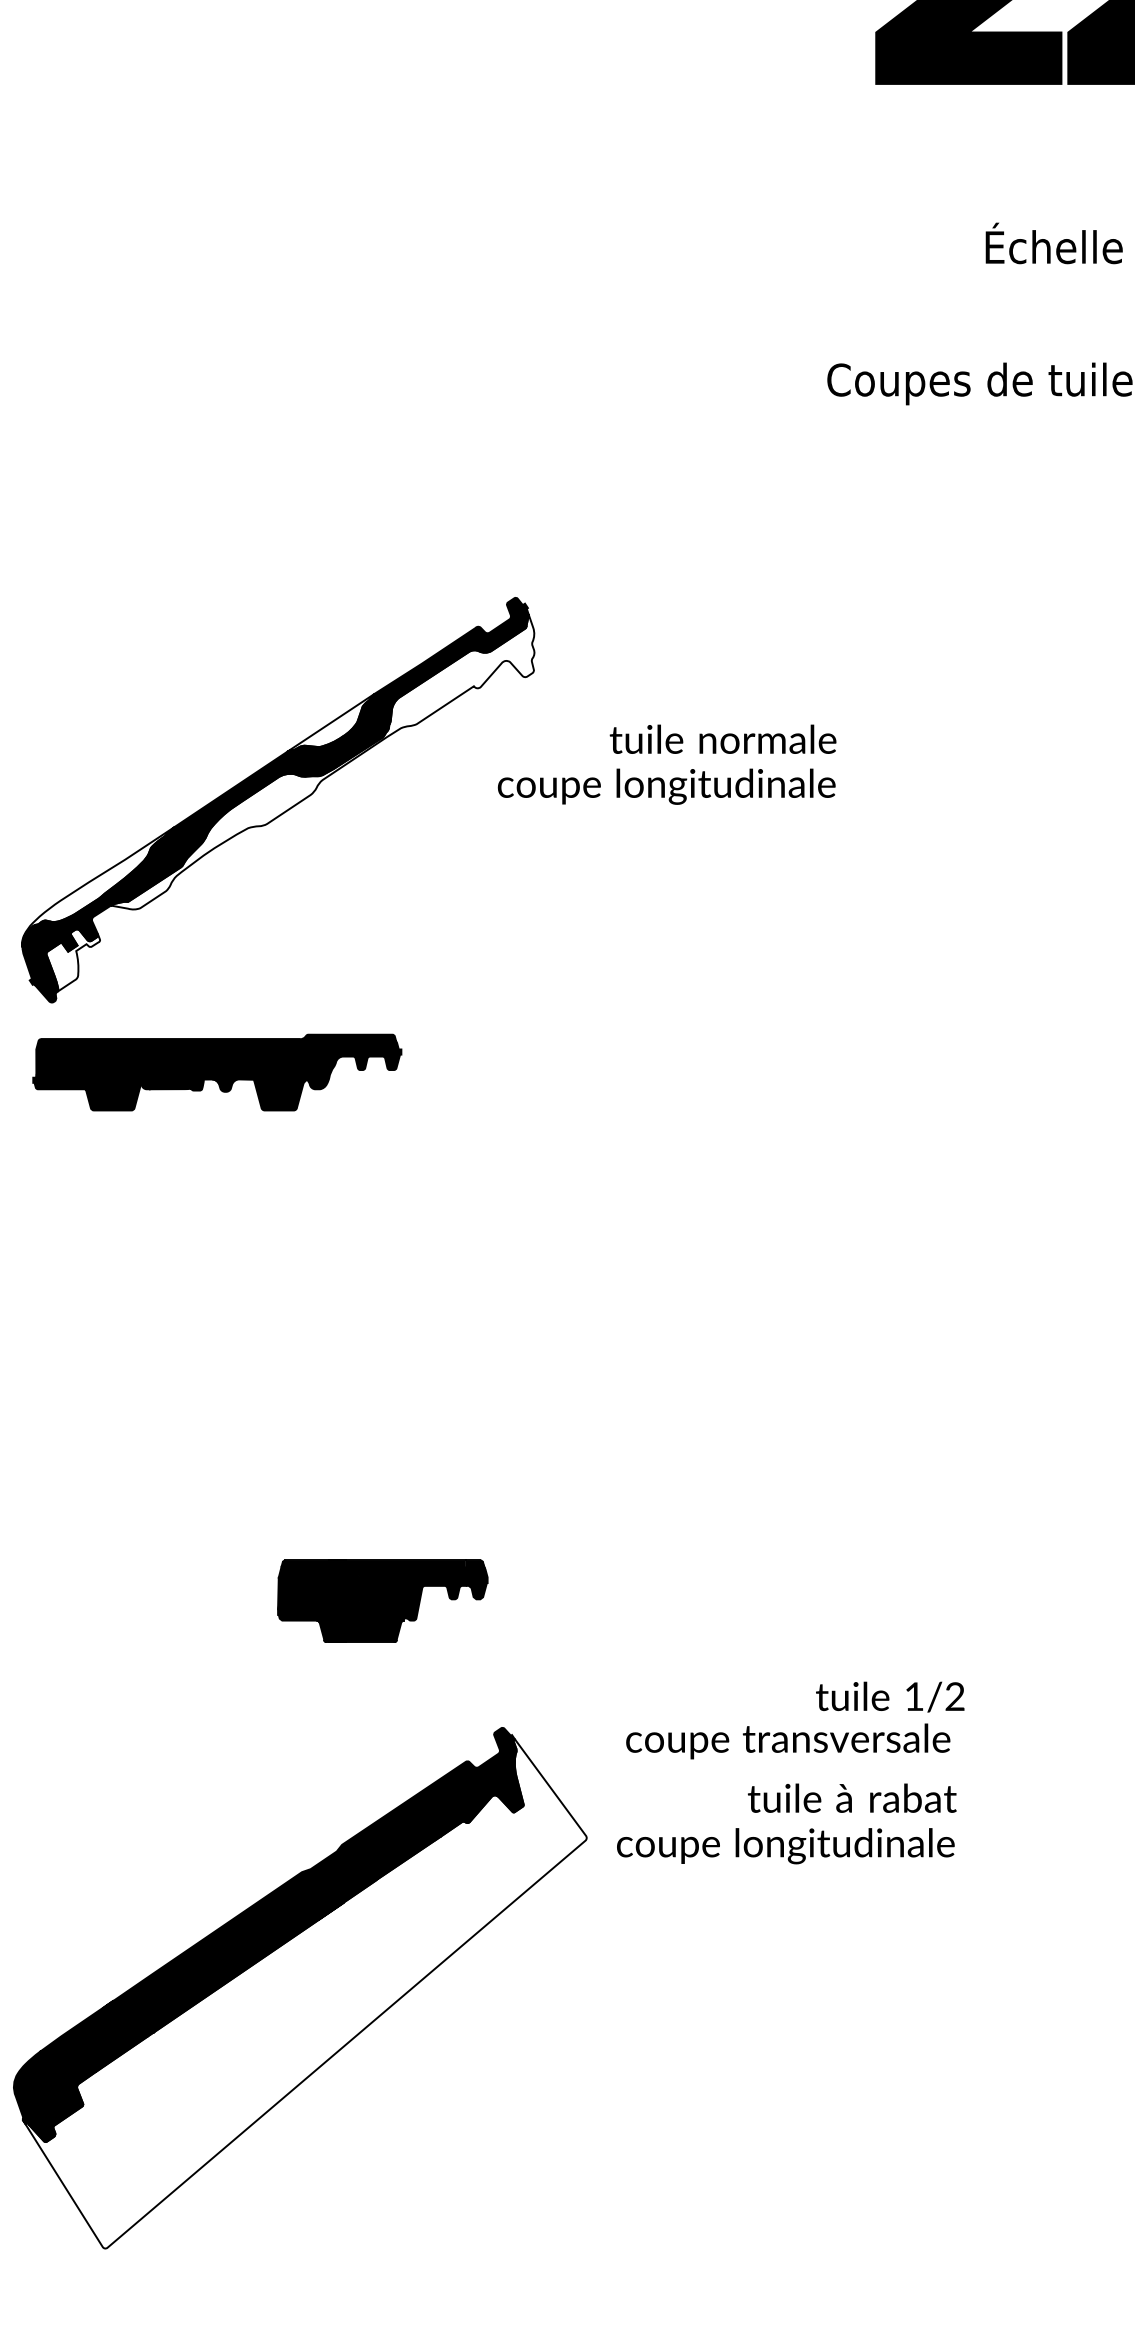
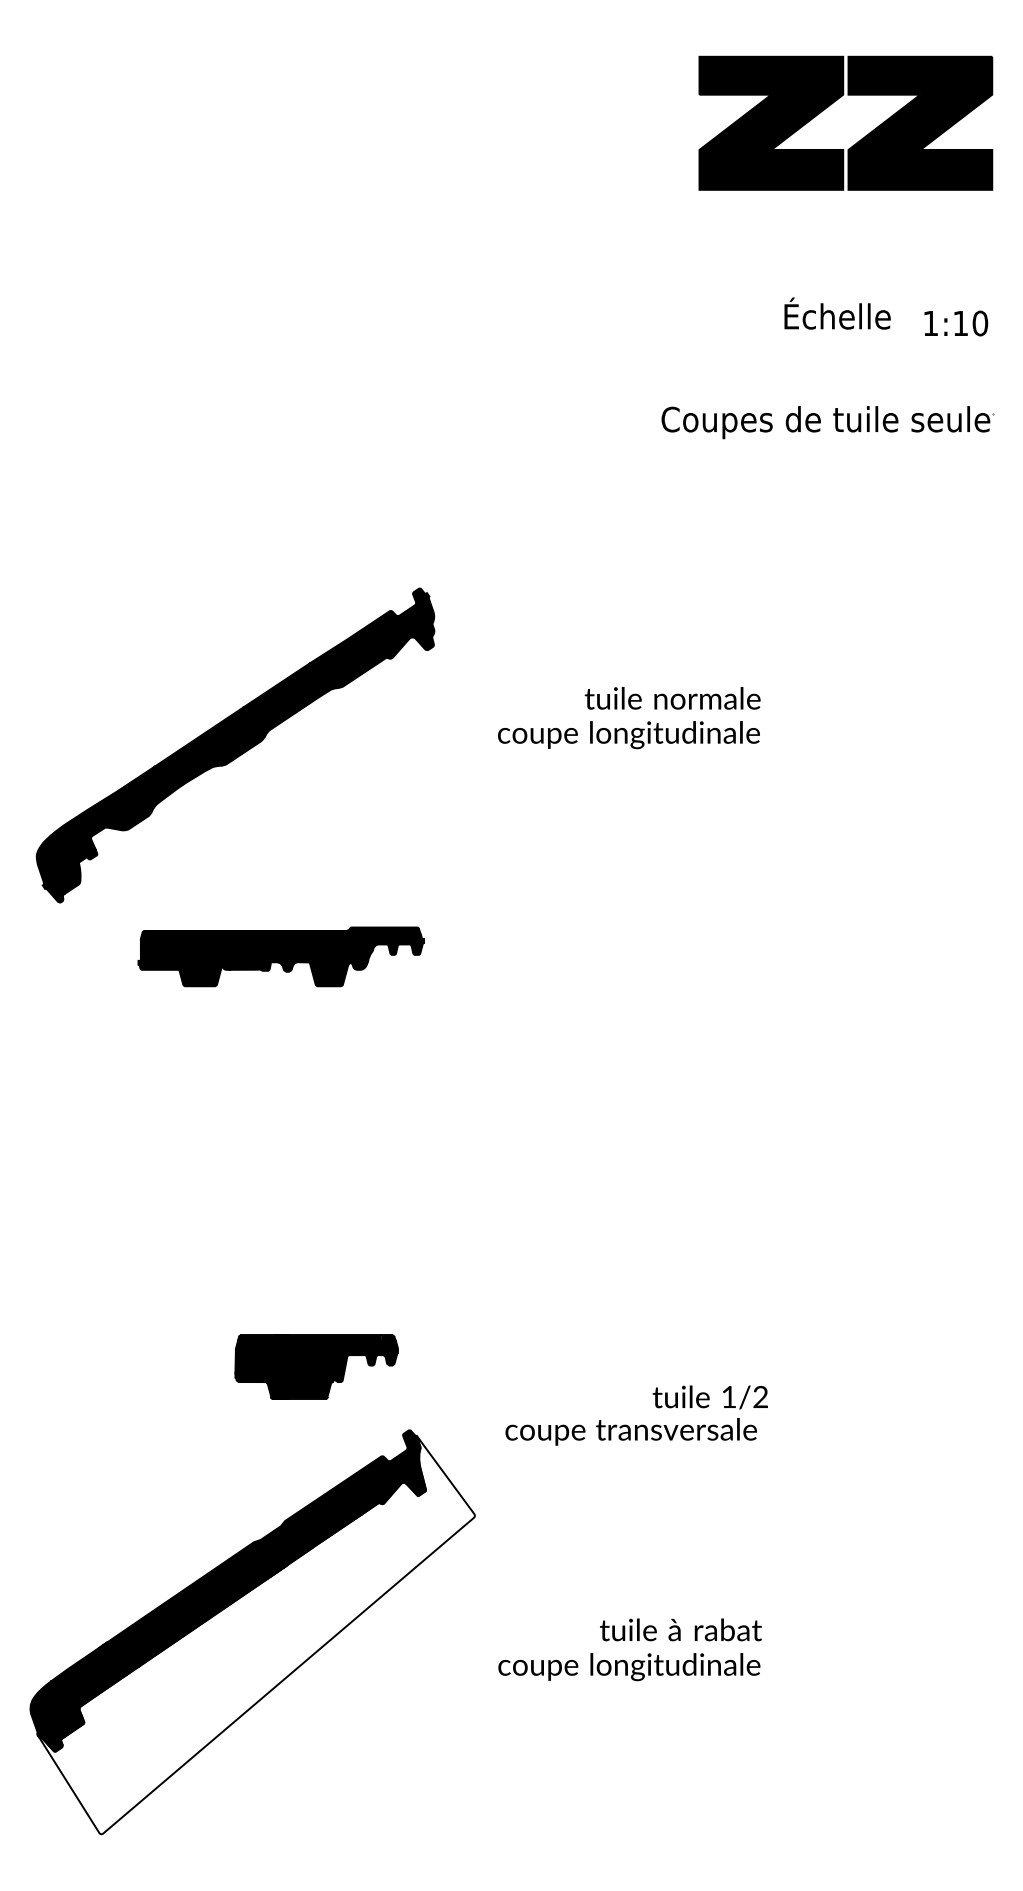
fill: (331, 722) -> (276, 685), added
fill: (321, 761) -> (269, 715), added
text: (667, 765) -> (629, 718), moved
fill: (97, 886) -> (95, 812), added
fill: (73, 959) -> (76, 869), added
part: (216, 1072) -> (280, 956), moved
text: (795, 1720) -> (636, 1415), moved
text: (785, 1823) -> (629, 1649), moved
part: (300, 1988) -> (252, 1632), moved

